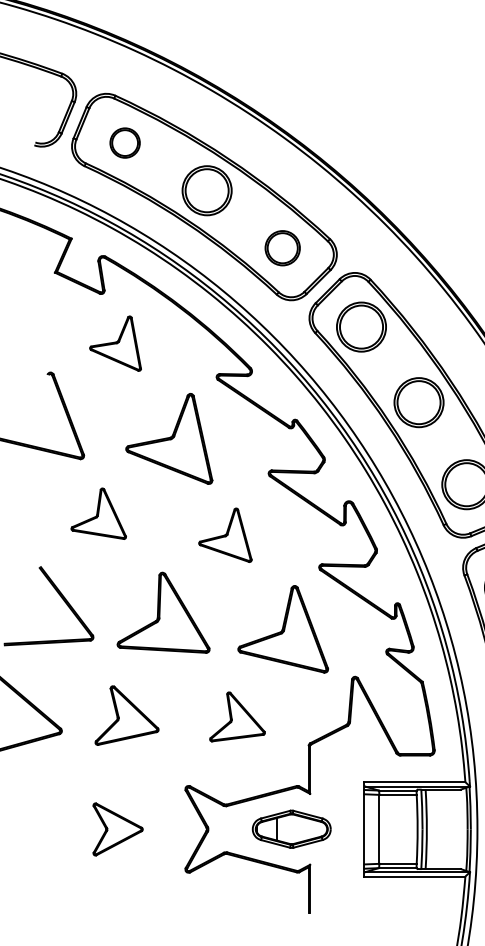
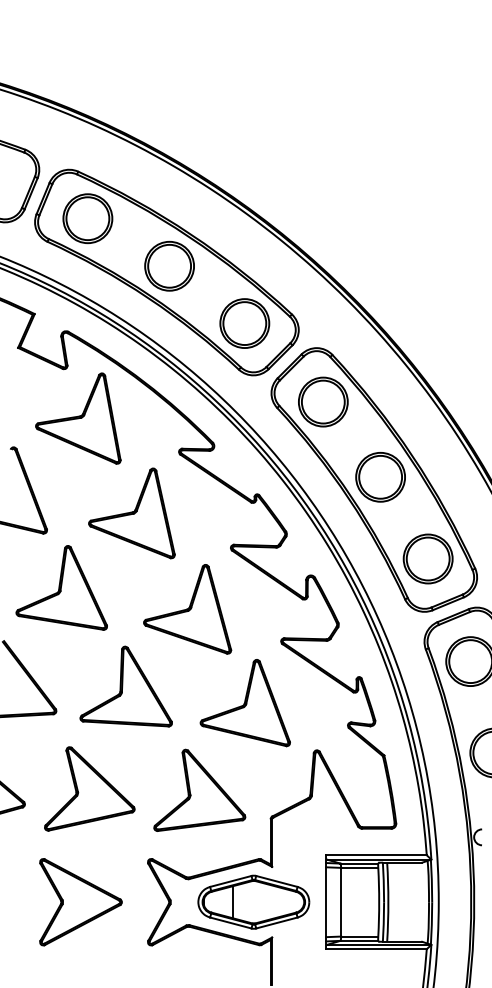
part: (124, 142) -> (87, 218), size x1.67
part: (282, 248) -> (244, 323), size x1.43
part: (115, 343) -> (78, 418), size x1.67
part: (98, 513) -> (61, 587), size x1.67
part: (225, 535) -> (187, 609), size x1.67
part: (126, 715) -> (89, 788), size x1.43
part: (237, 716) -> (199, 789), size x1.67
part: (291, 828) -> (253, 901), size x1.43
part: (117, 829) -> (80, 902), size x1.67

